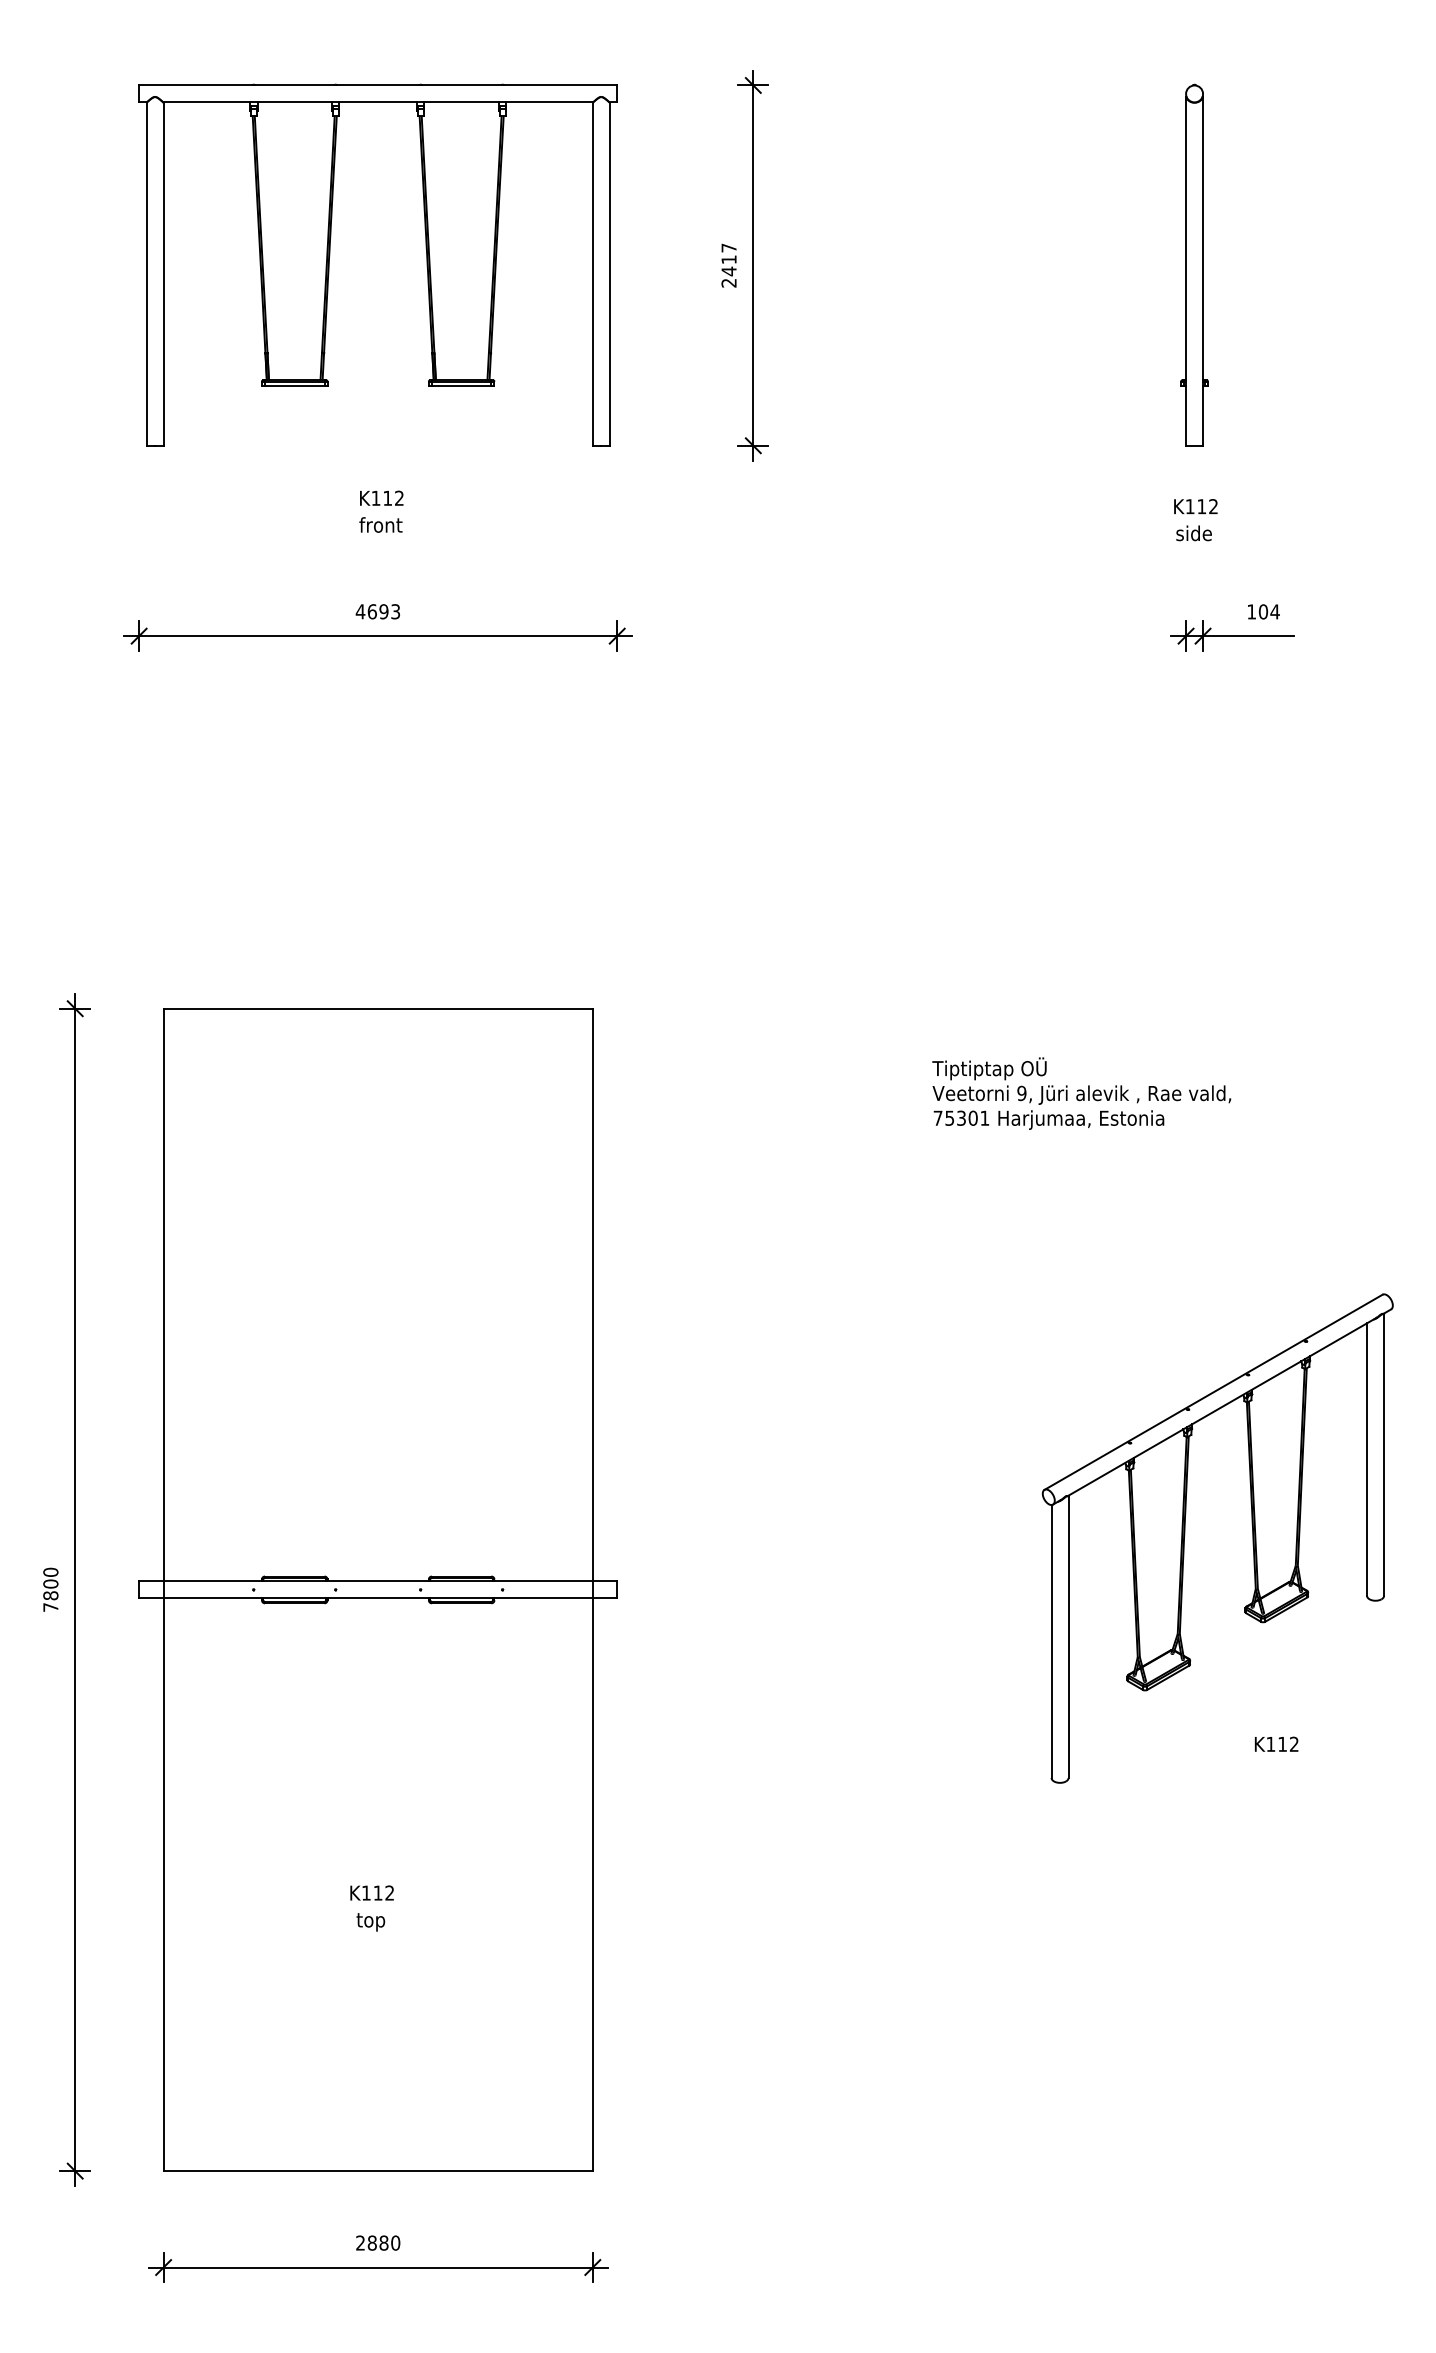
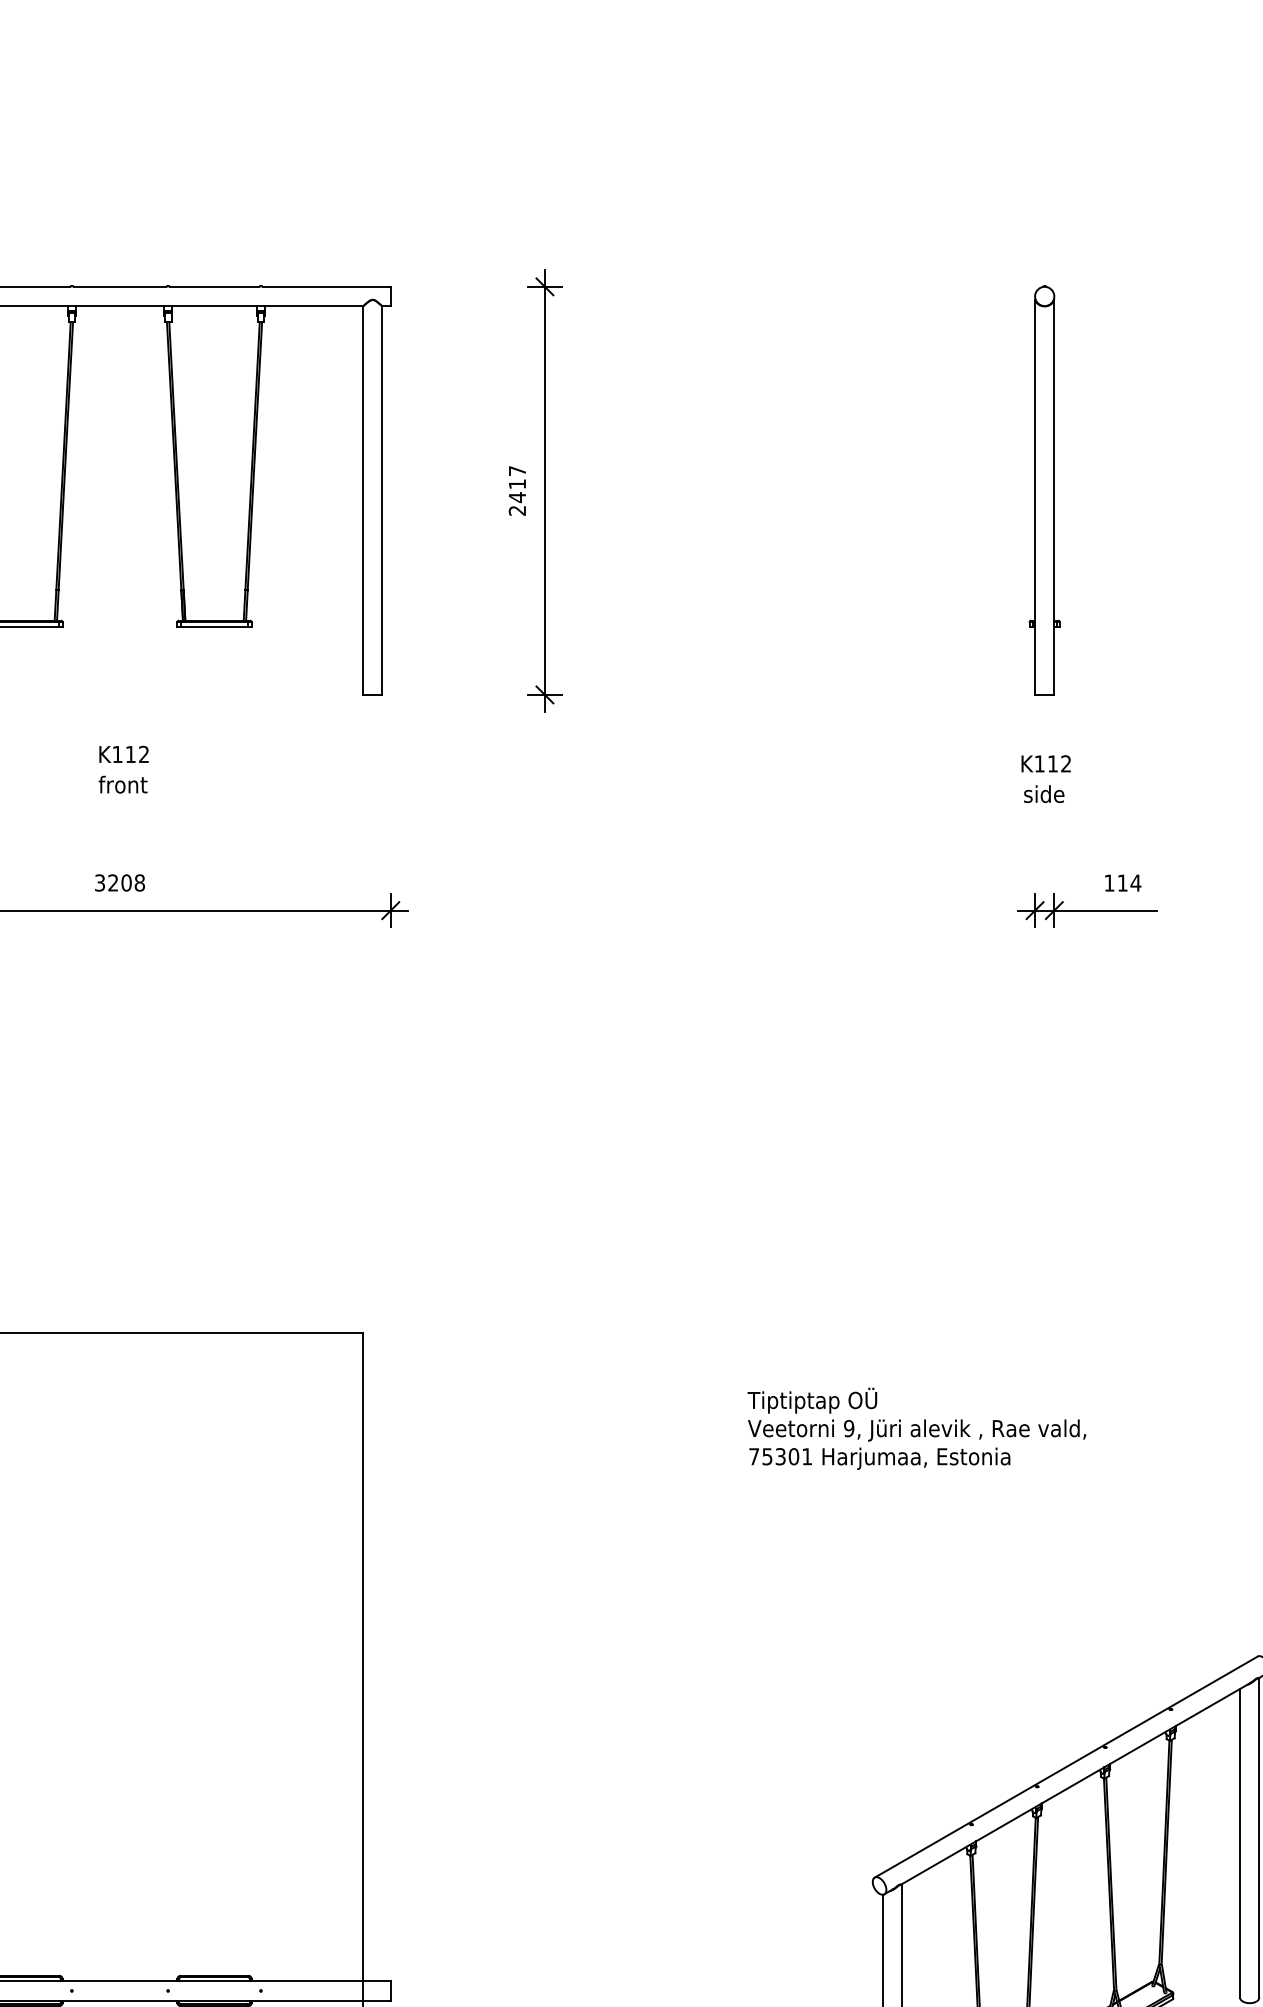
text: (377, 611) -> (119, 882), 4693 -> 3208
text: (1263, 611) -> (1122, 882), 104 -> 114

